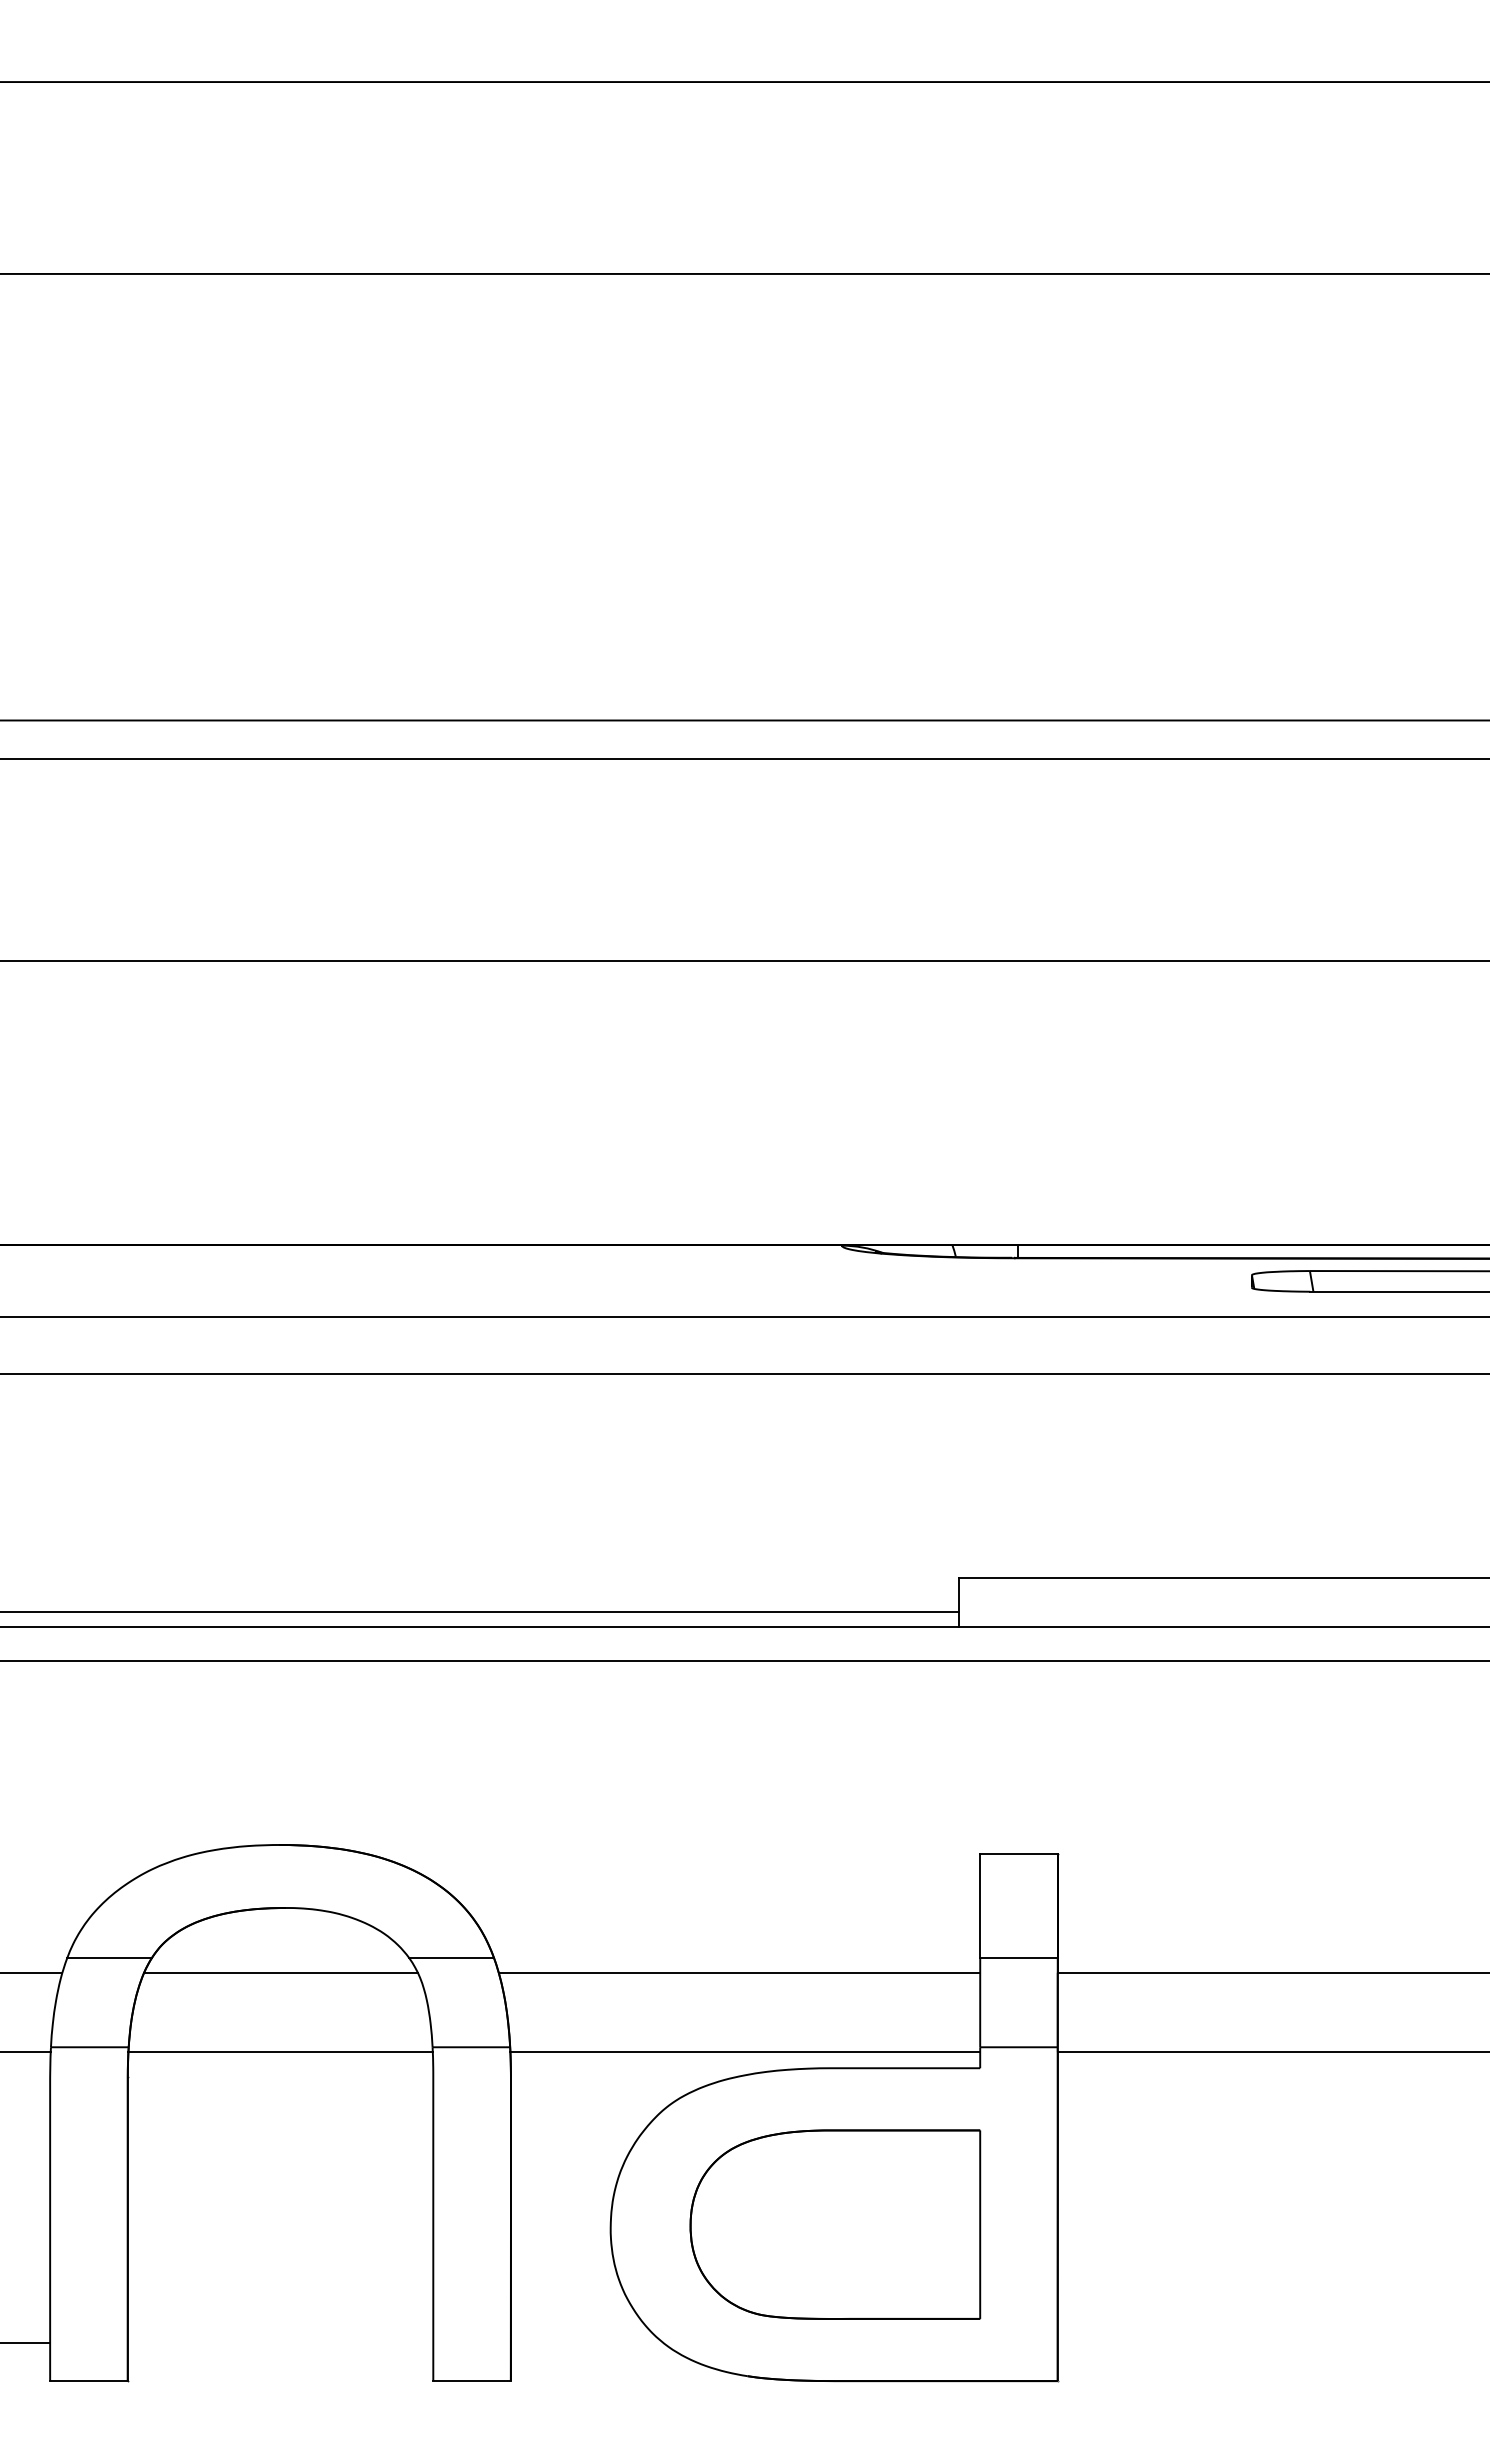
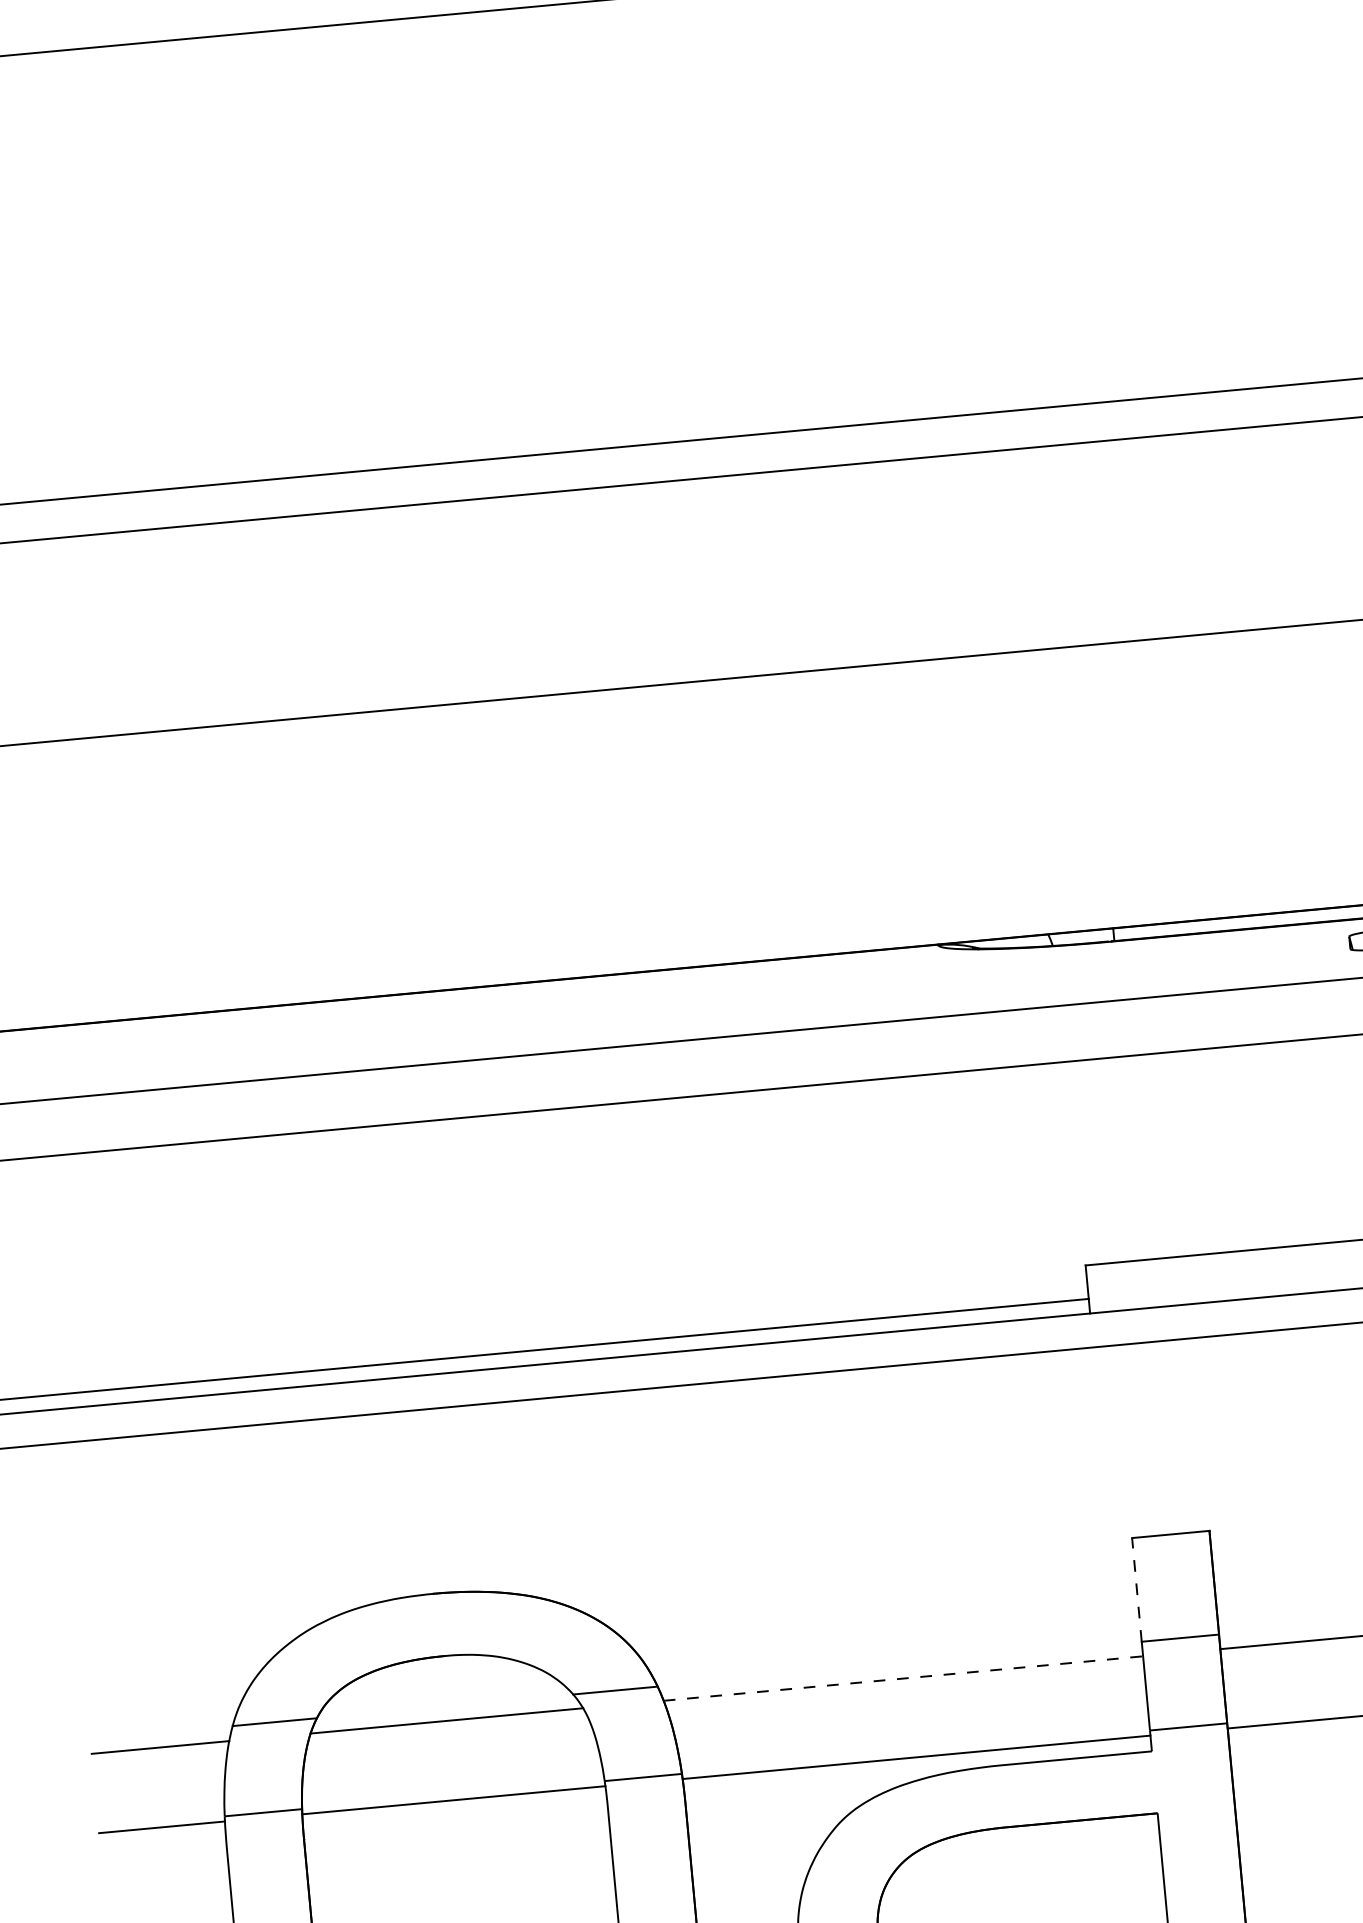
line: (980, 1905) -> (1137, 1589), solid -> dashed
line: (739, 1972) -> (903, 1678), solid -> dashed

